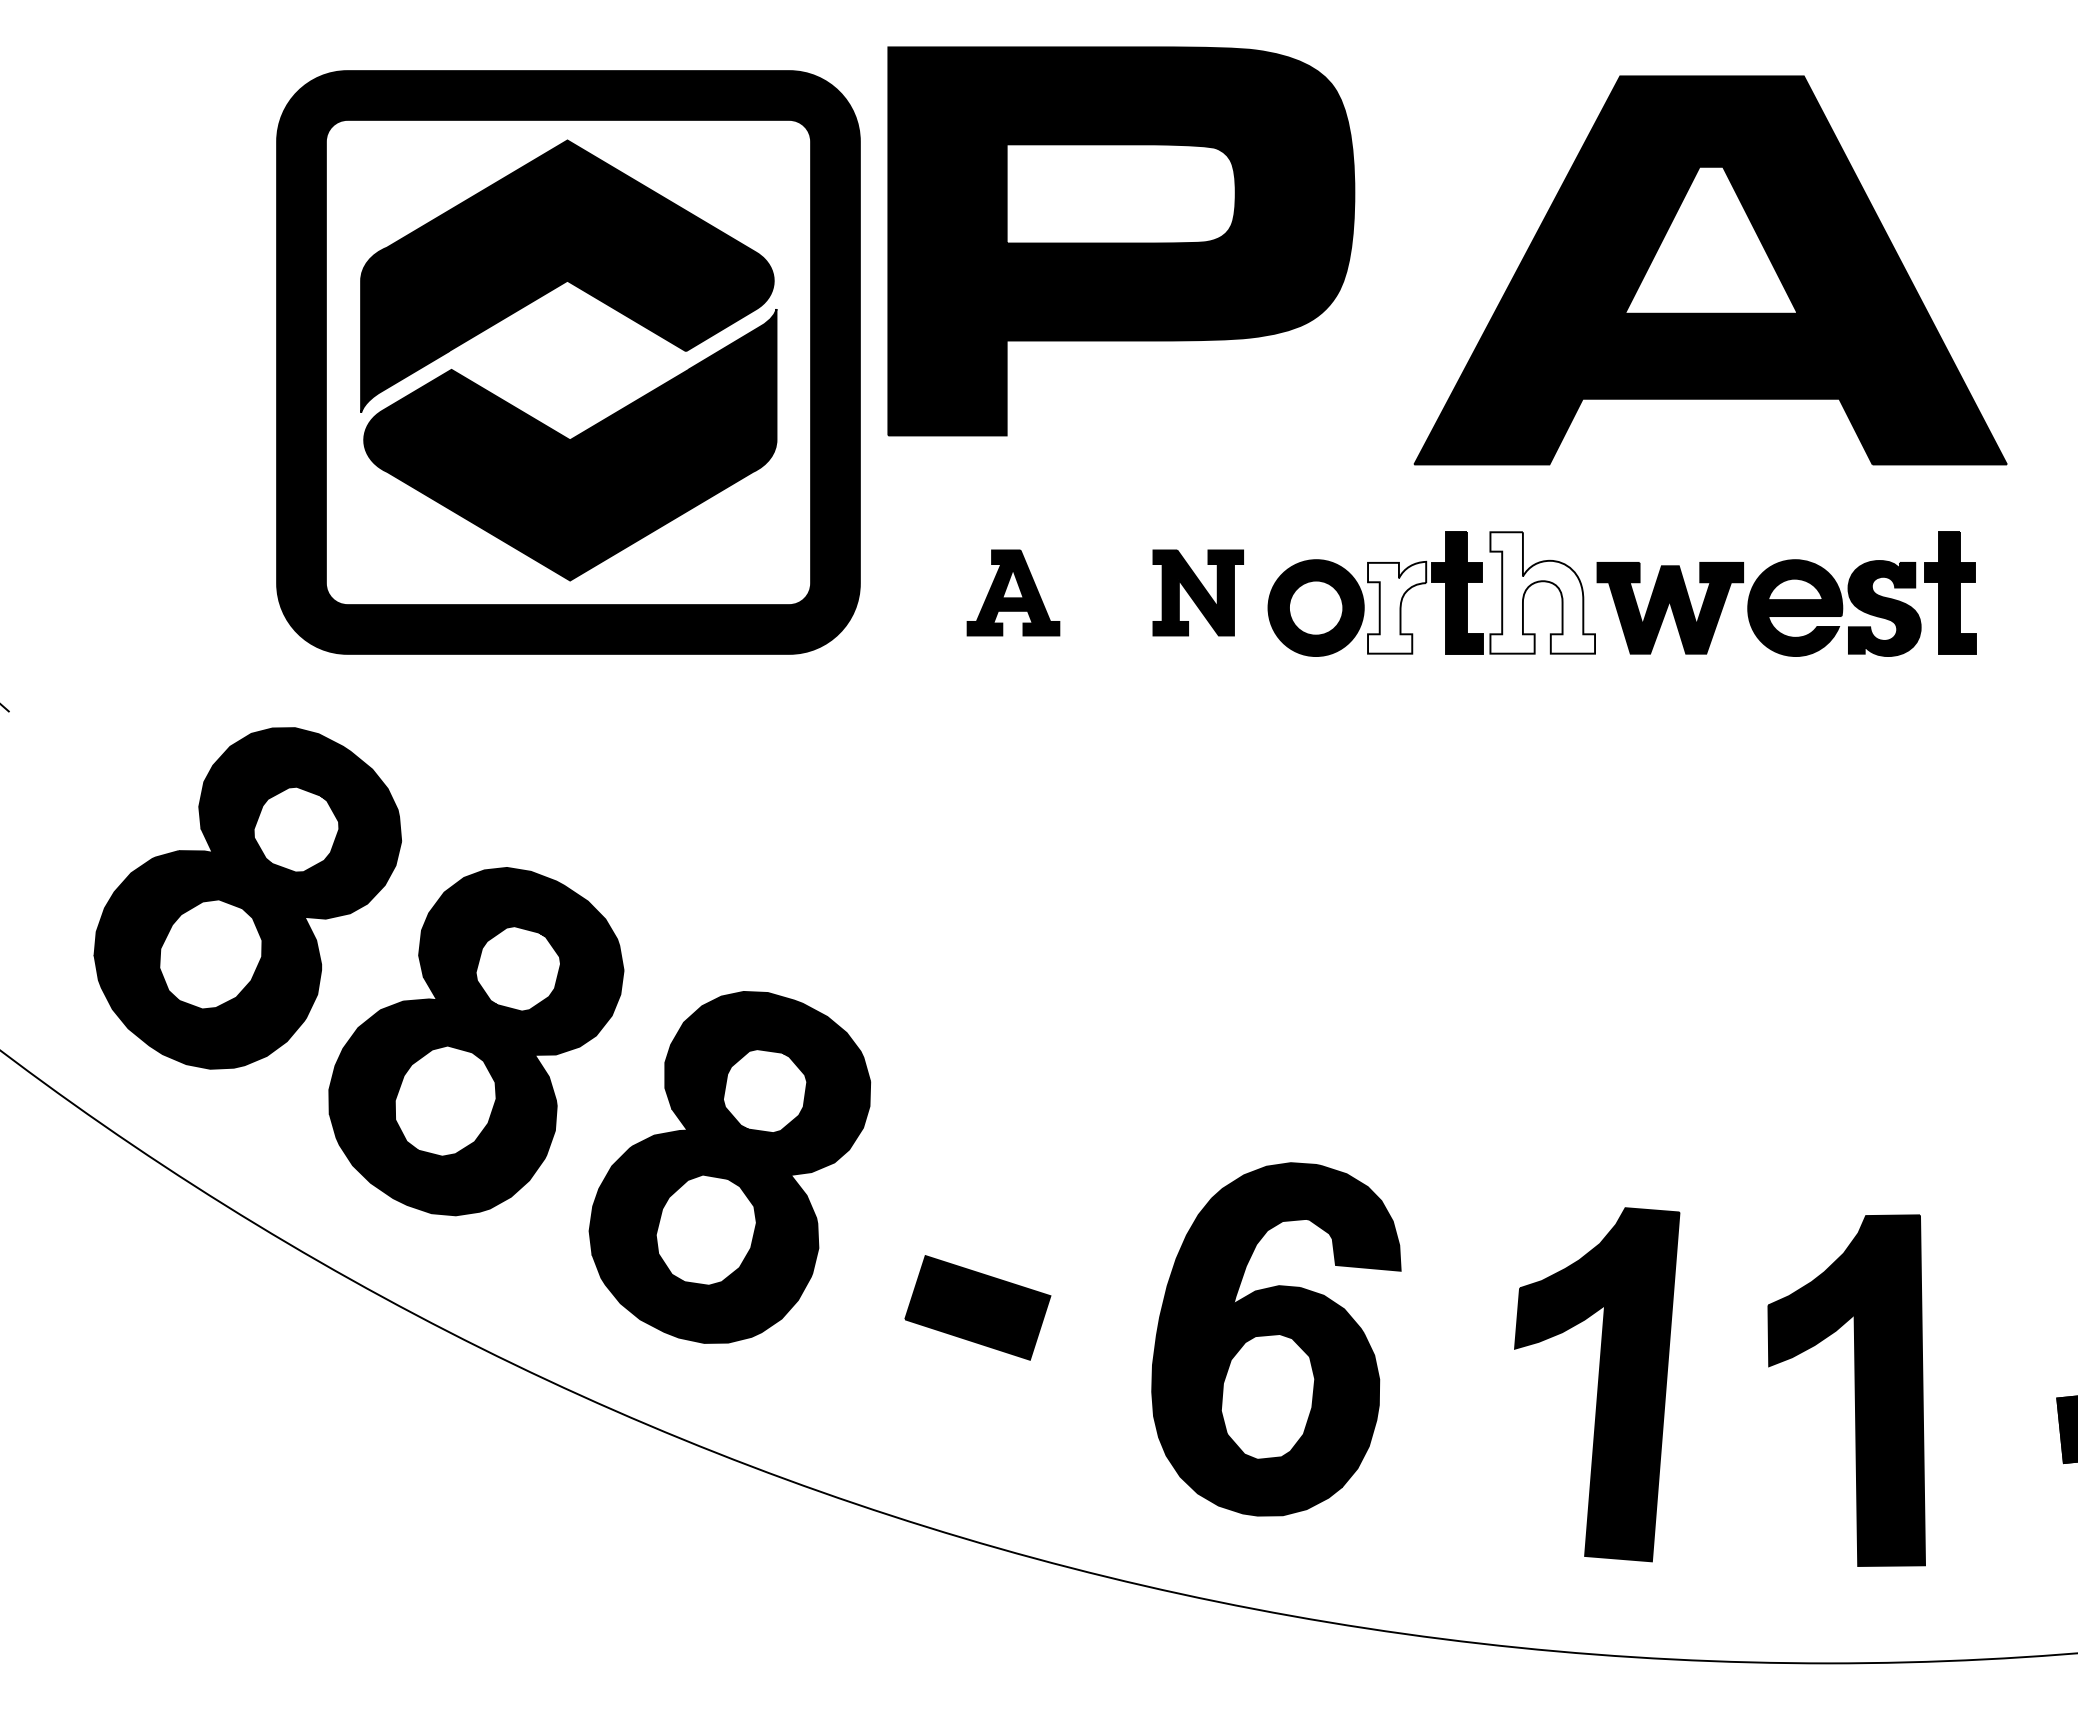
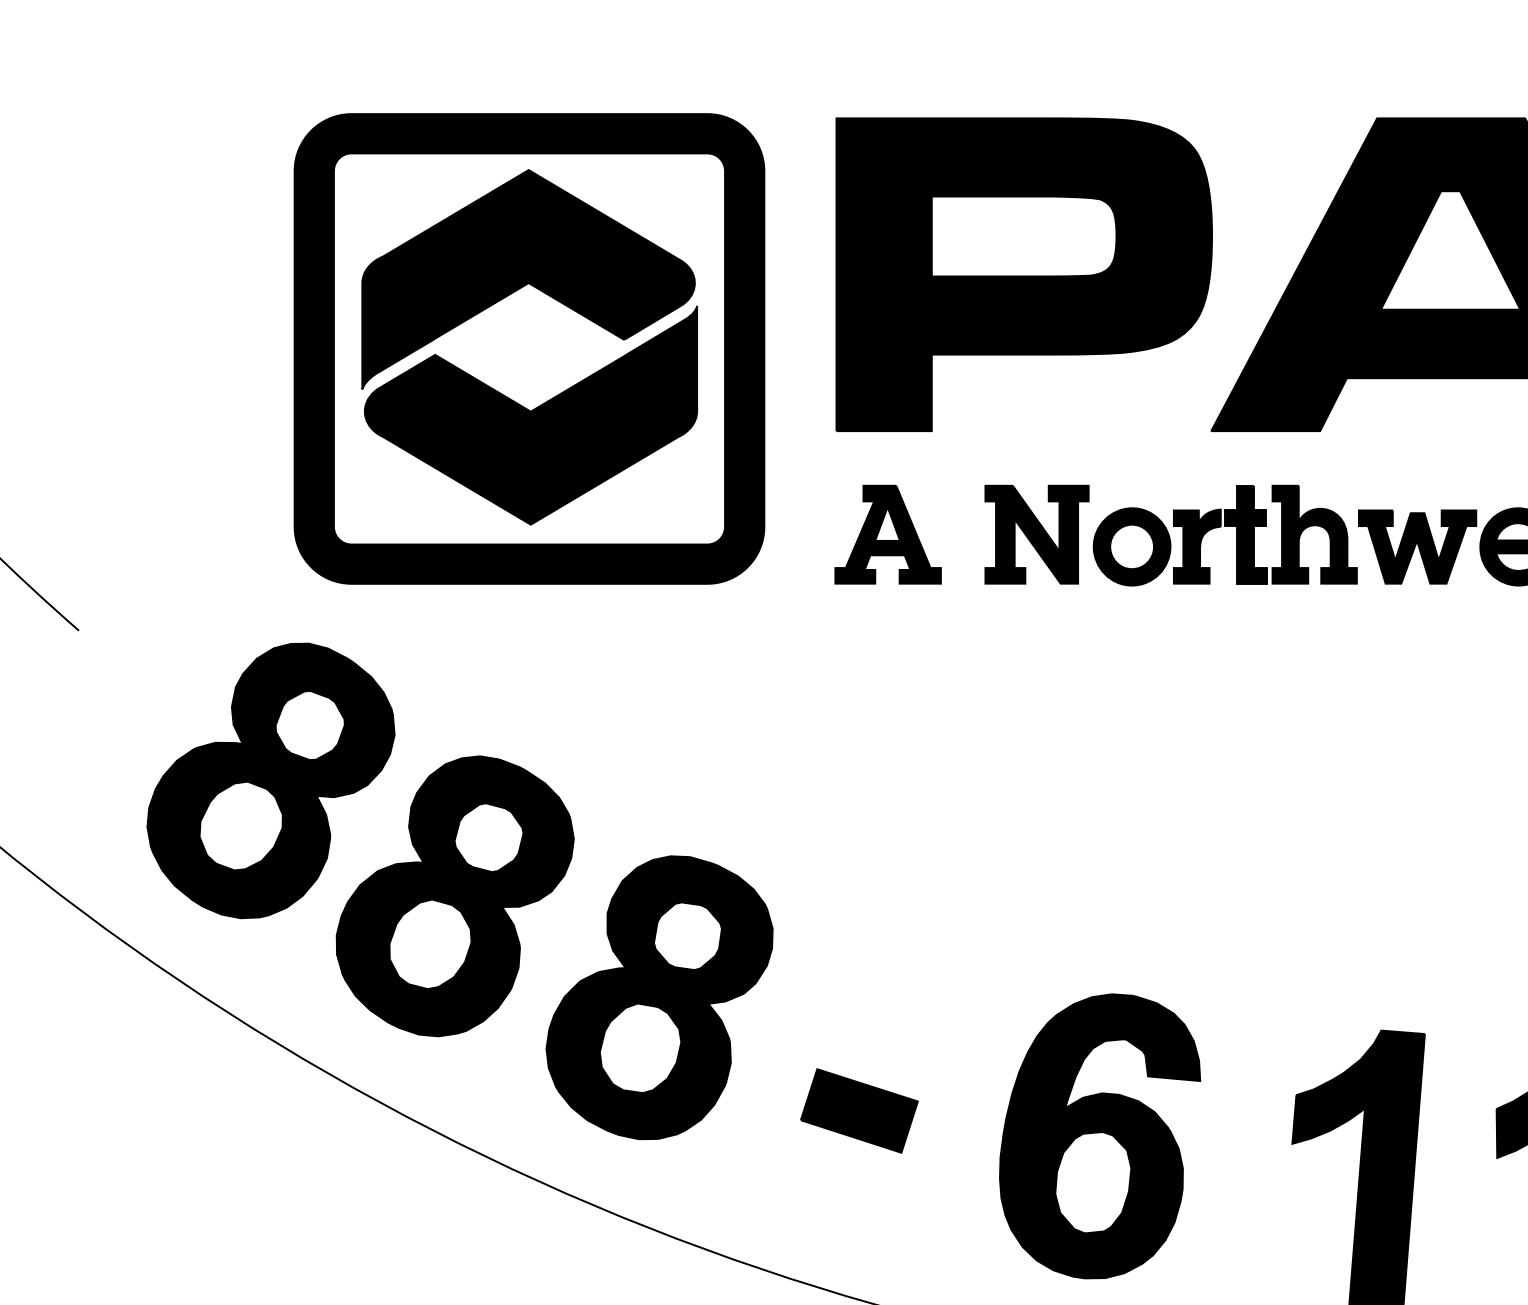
part: (1121, 241) -> (1024, 274), moved
part: (1013, 592) -> (888, 534), size x1.43
part: (1198, 592) -> (1037, 534), size x1.43
fill: (1542, 592) -> (1314, 534), added
fill: (1397, 607) -> (1197, 546), added

